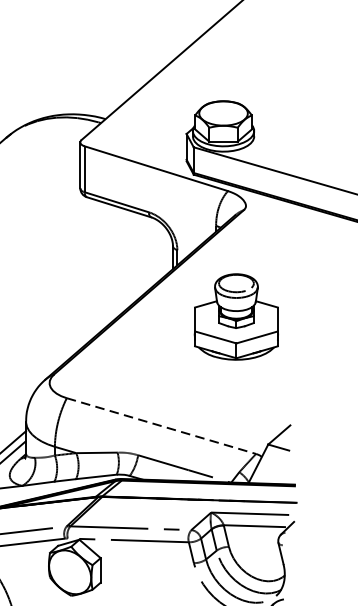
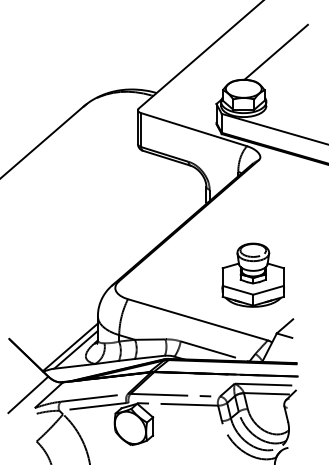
line: (266, 62) -> (275, 51), added
part: (235, 316) -> (252, 274), moved
line: (160, 425) -> (197, 319), dashed -> solid

